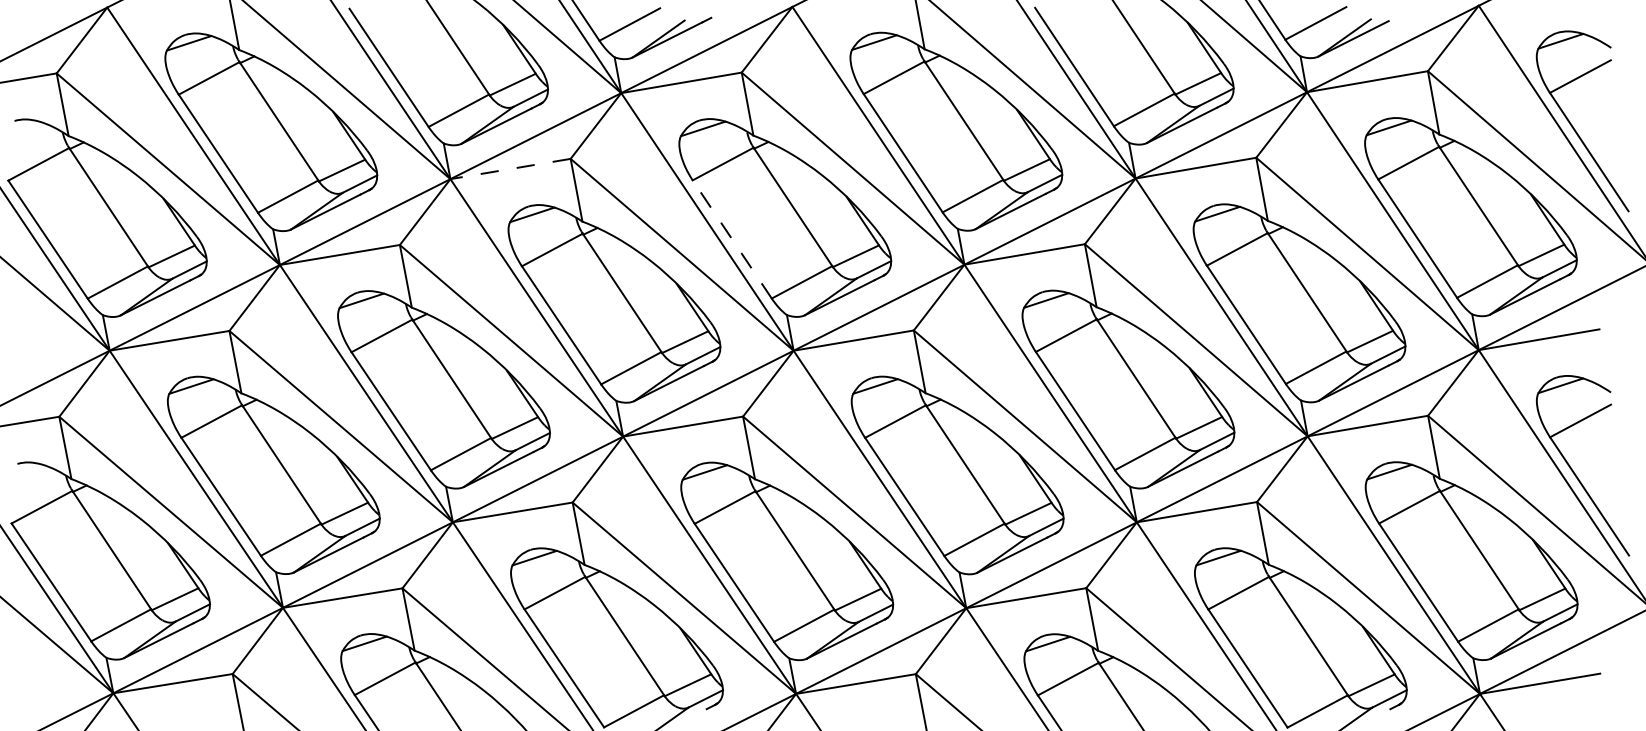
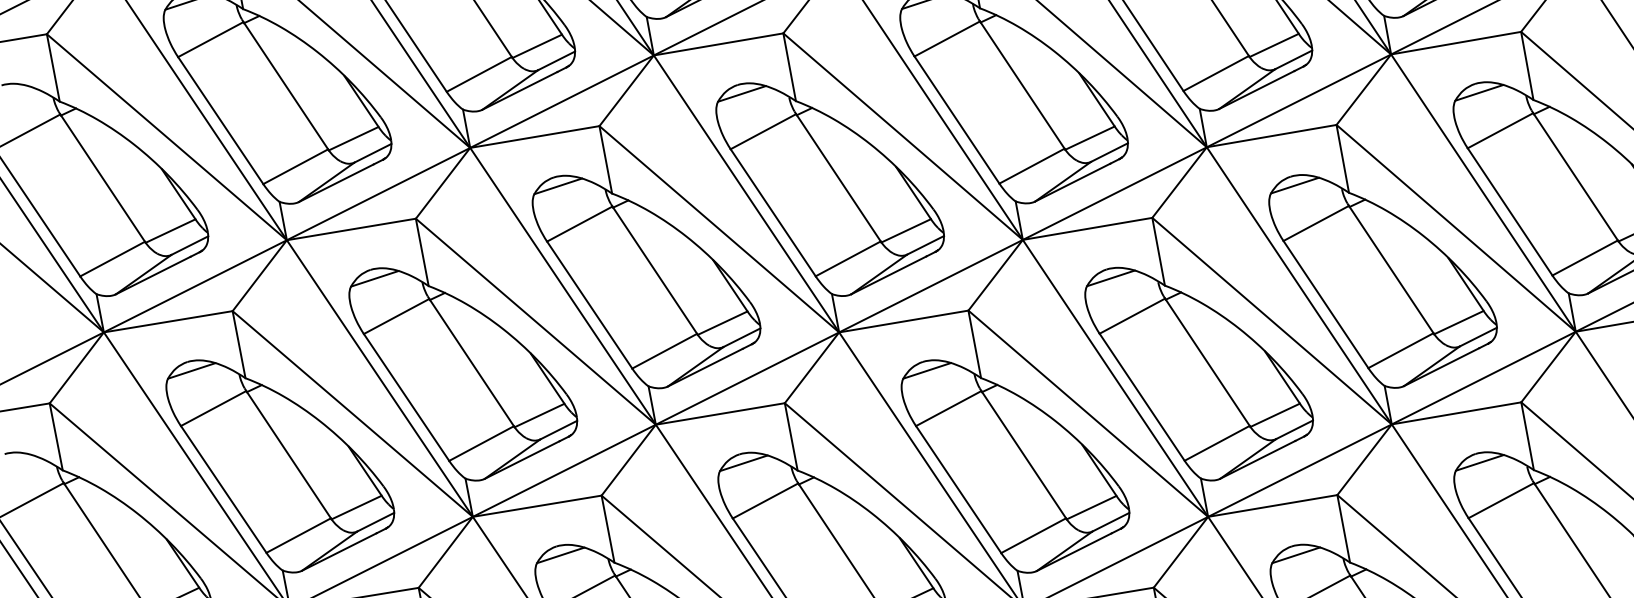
line: (510, 169) -> (534, 137), dashed -> solid
line: (731, 239) -> (772, 212), dashed -> solid

